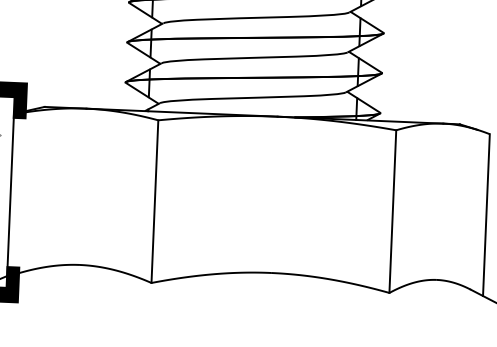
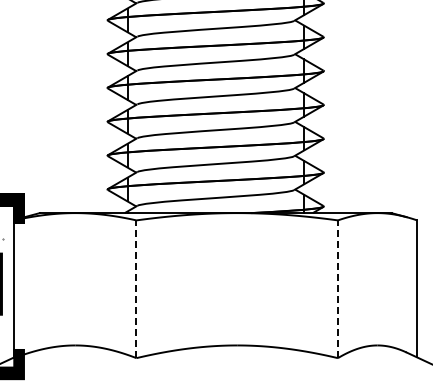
line: (154, 201) -> (136, 289), solid -> dashed
line: (392, 211) -> (337, 289), solid -> dashed

